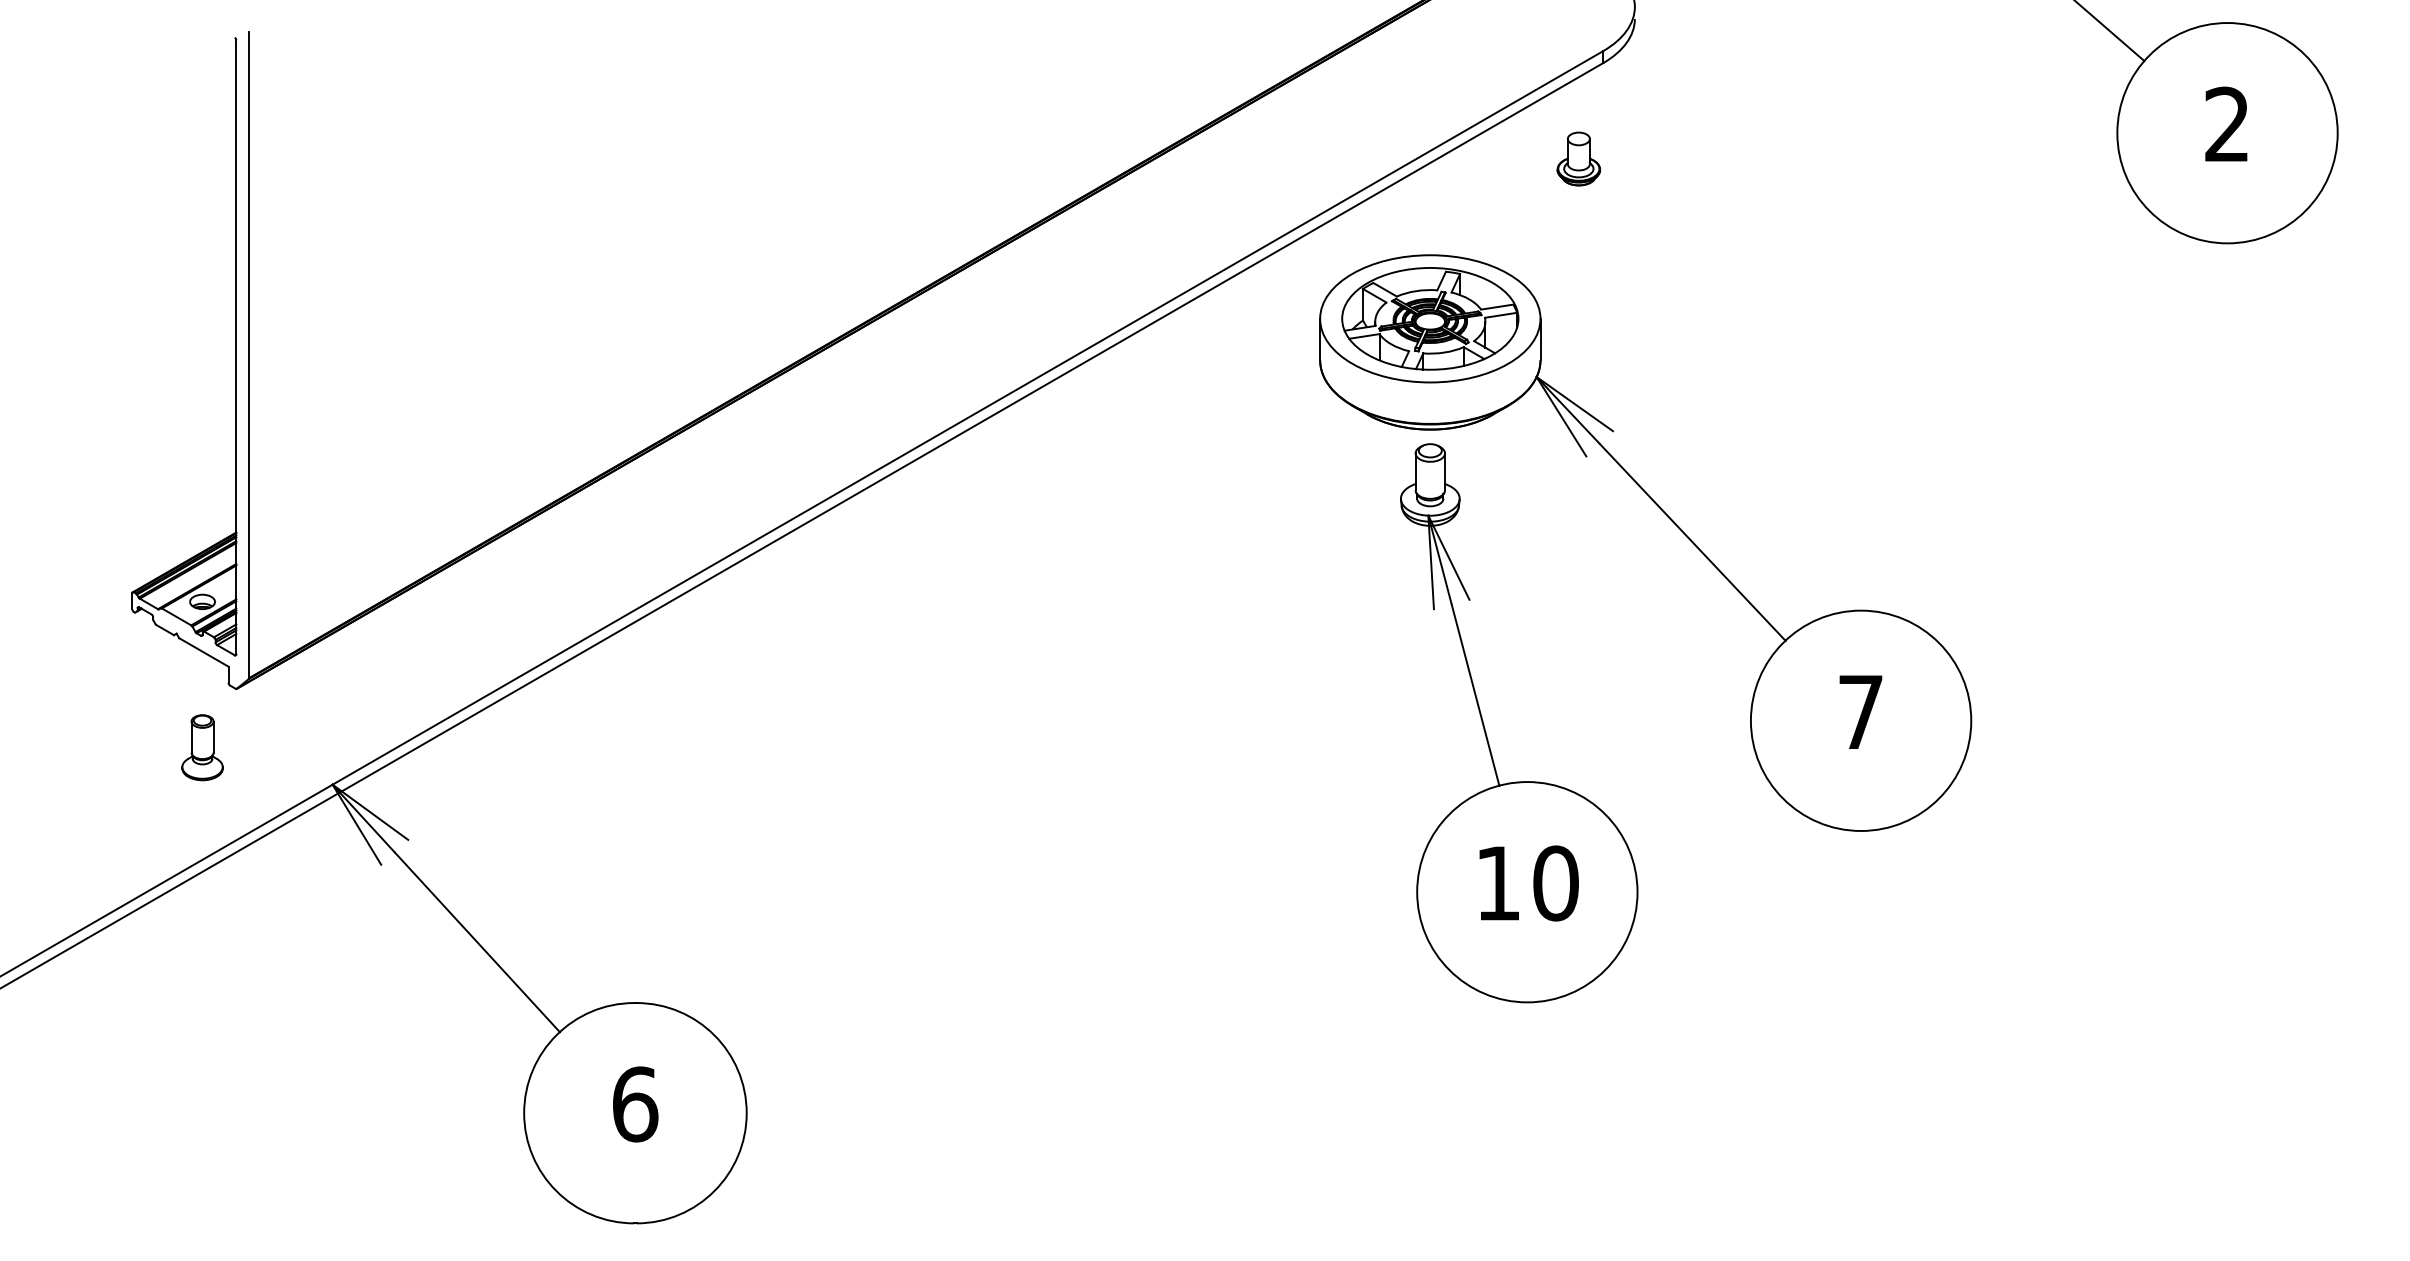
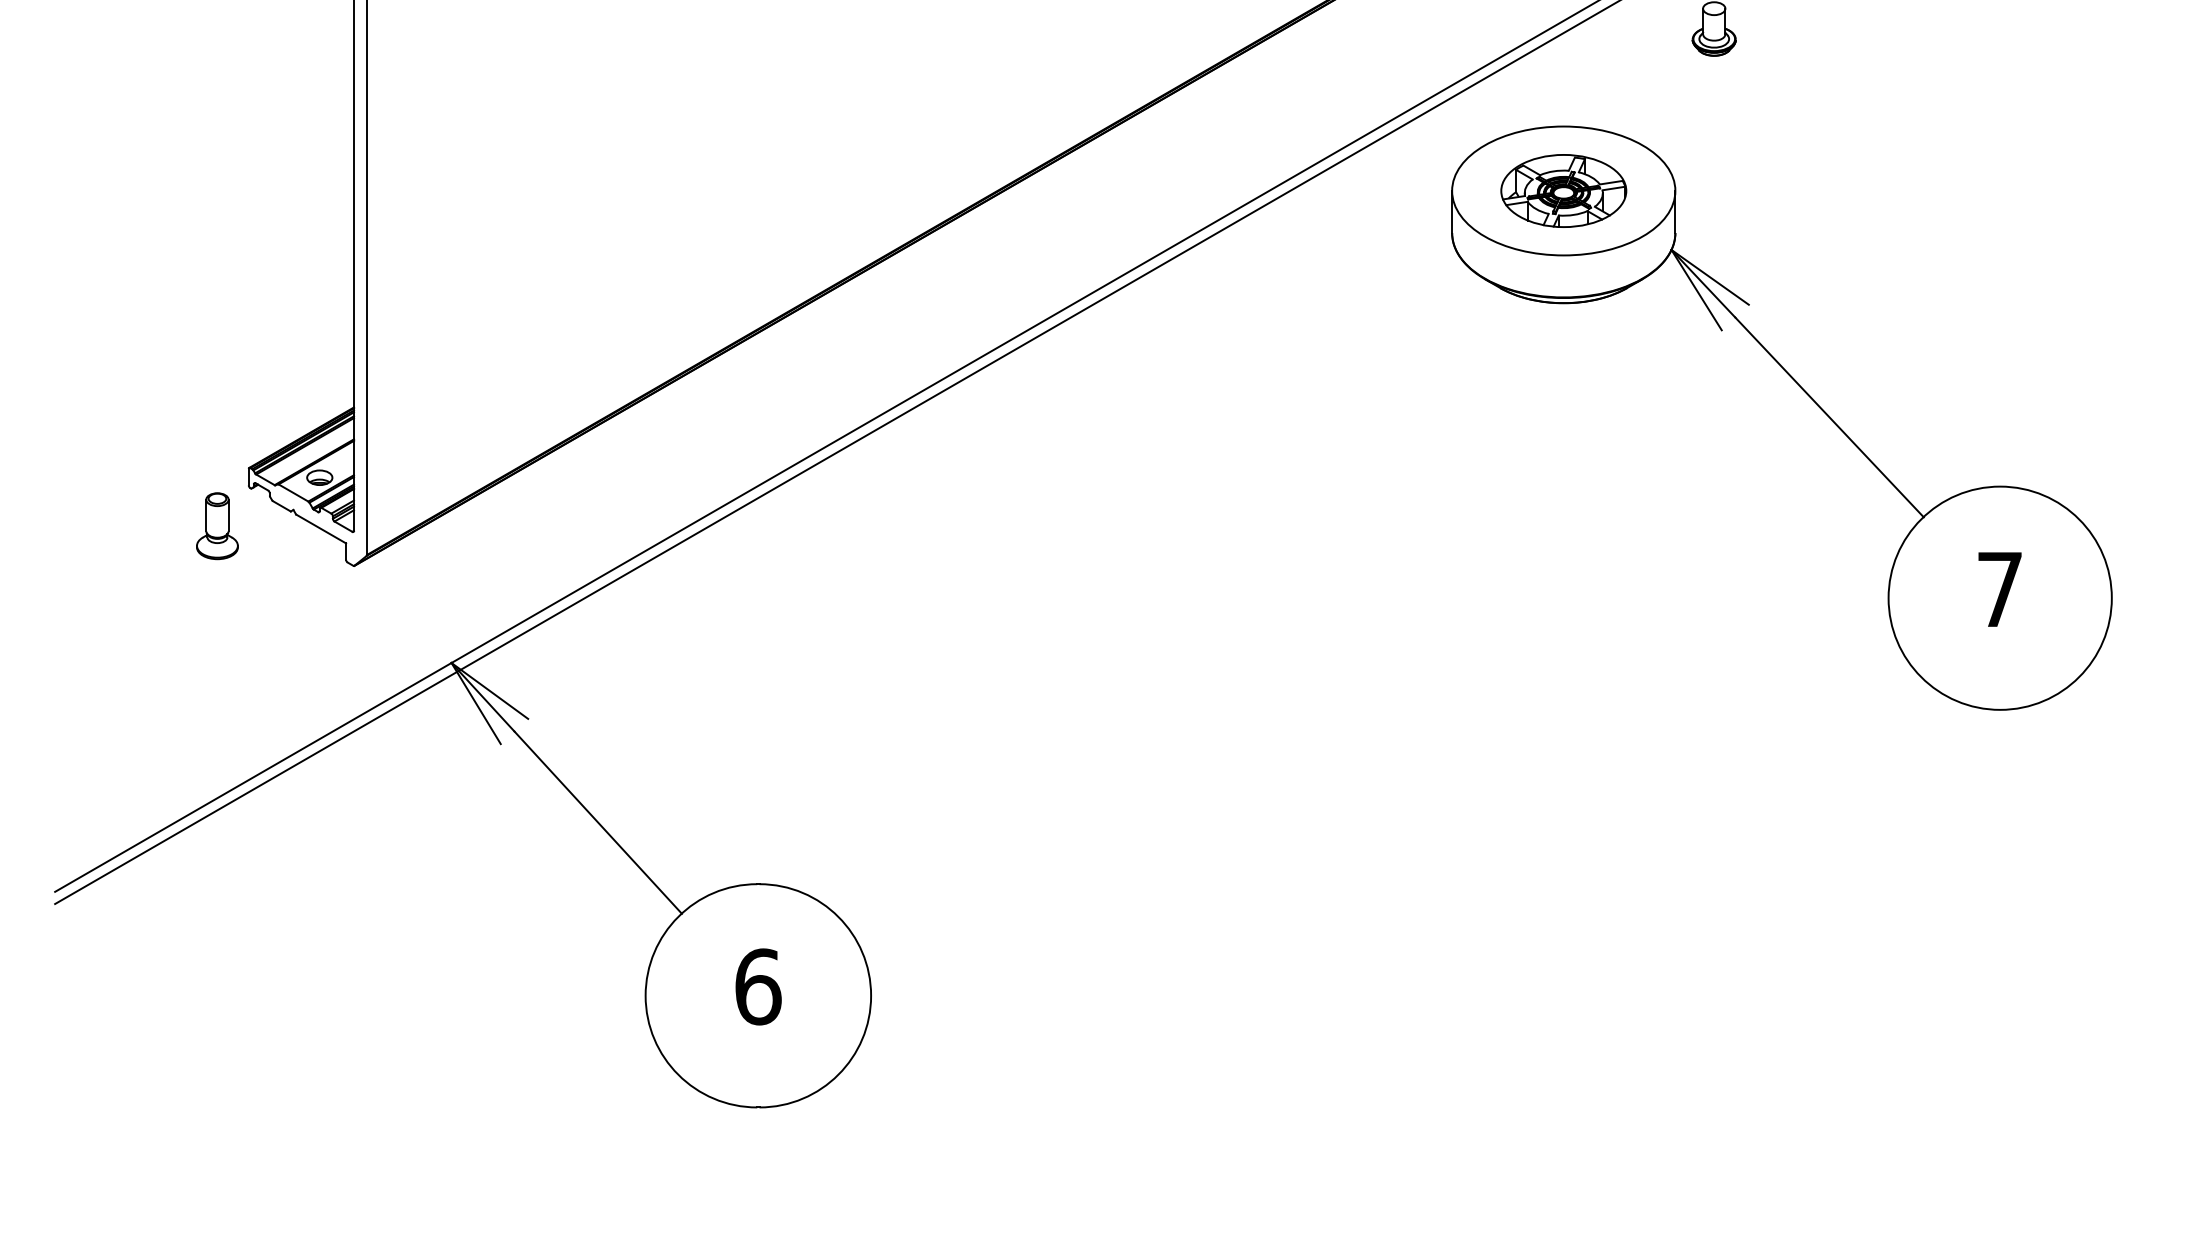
part: (1430, 318) -> (1563, 190), size x0.7
part: (1487, 735) -> (1621, 613), removed
part: (202, 747) -> (217, 525), moved

